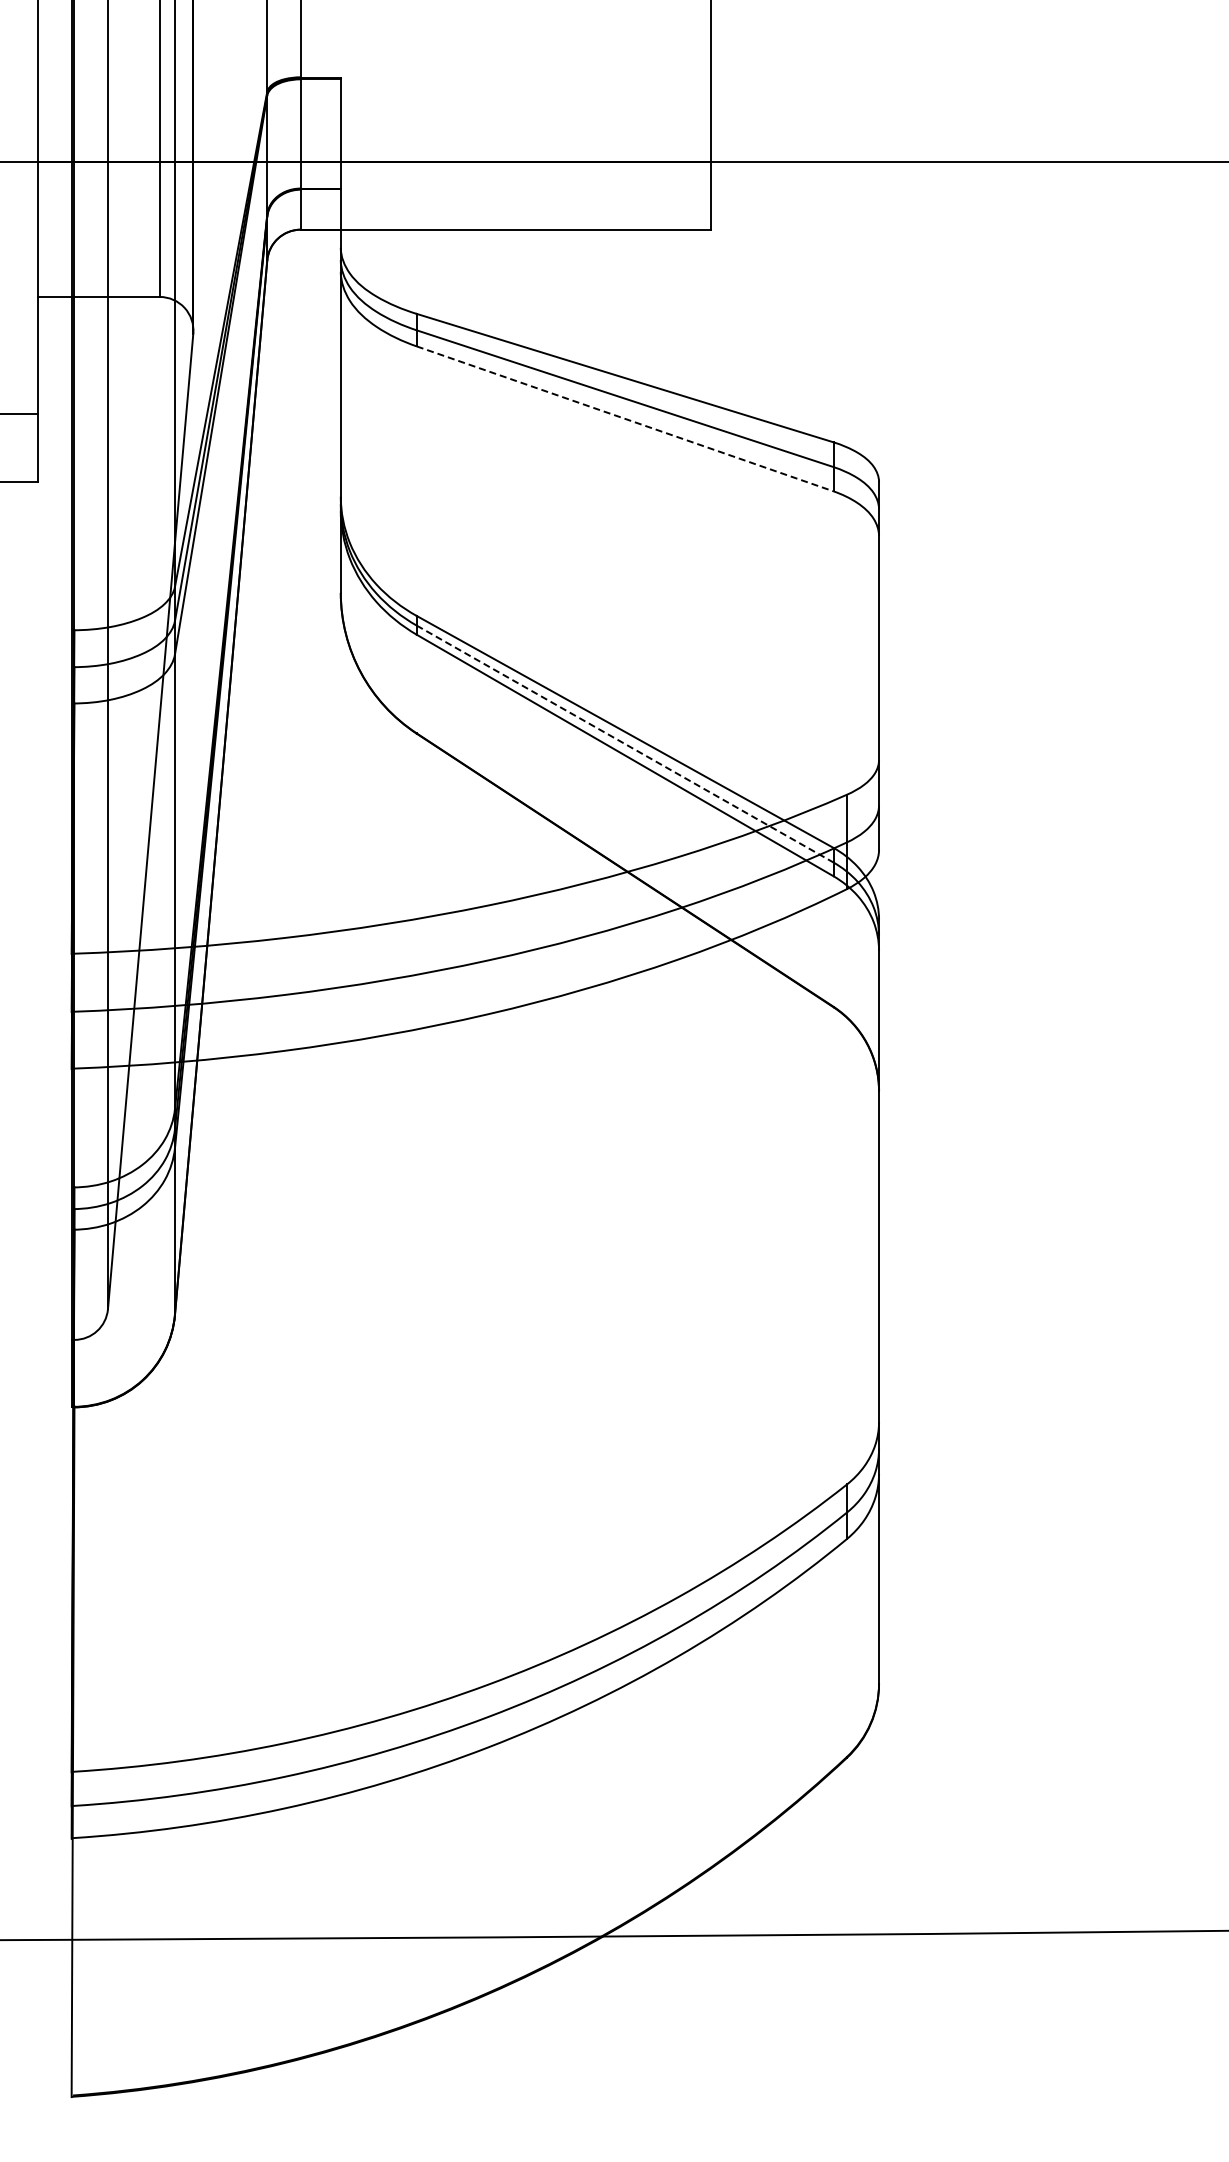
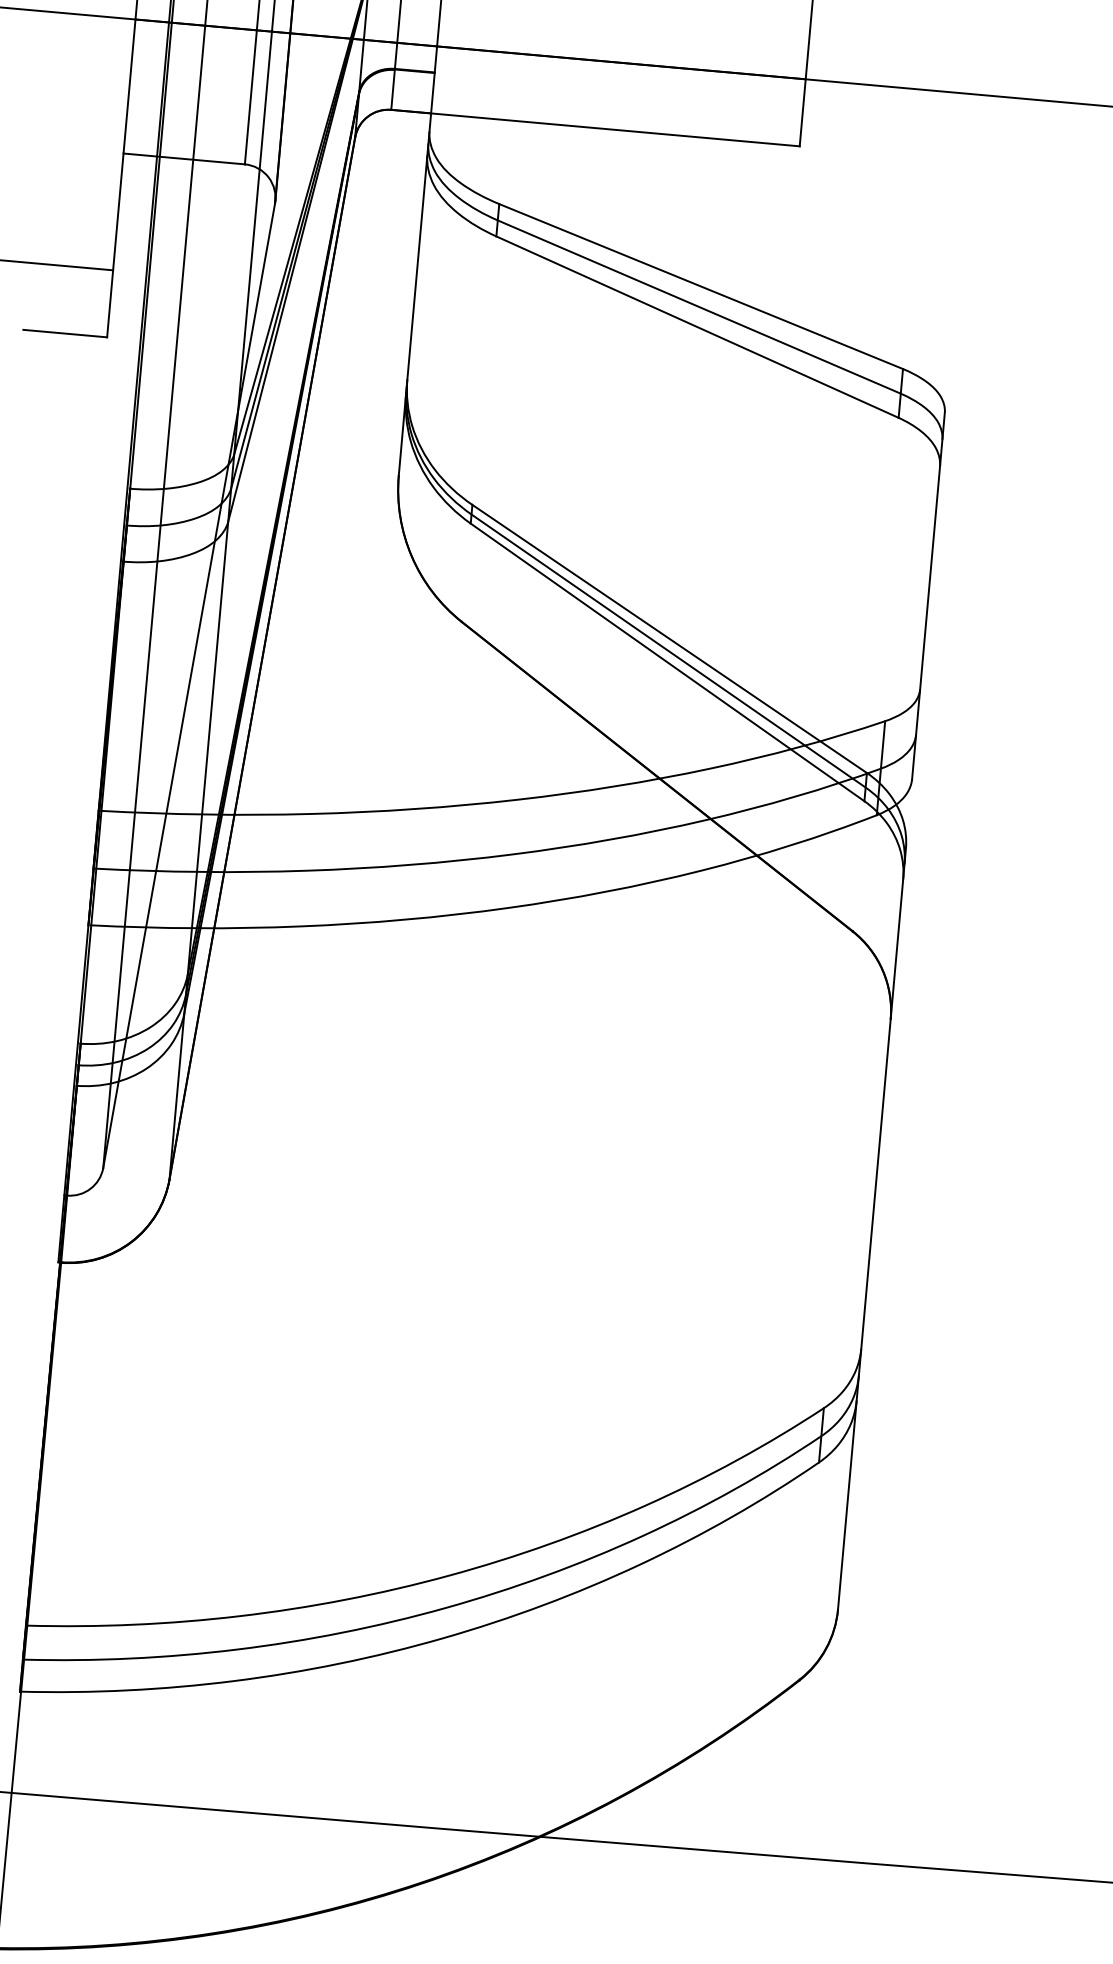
line: (625, 418) -> (697, 326), dashed -> solid
line: (625, 744) -> (668, 651), dashed -> solid

